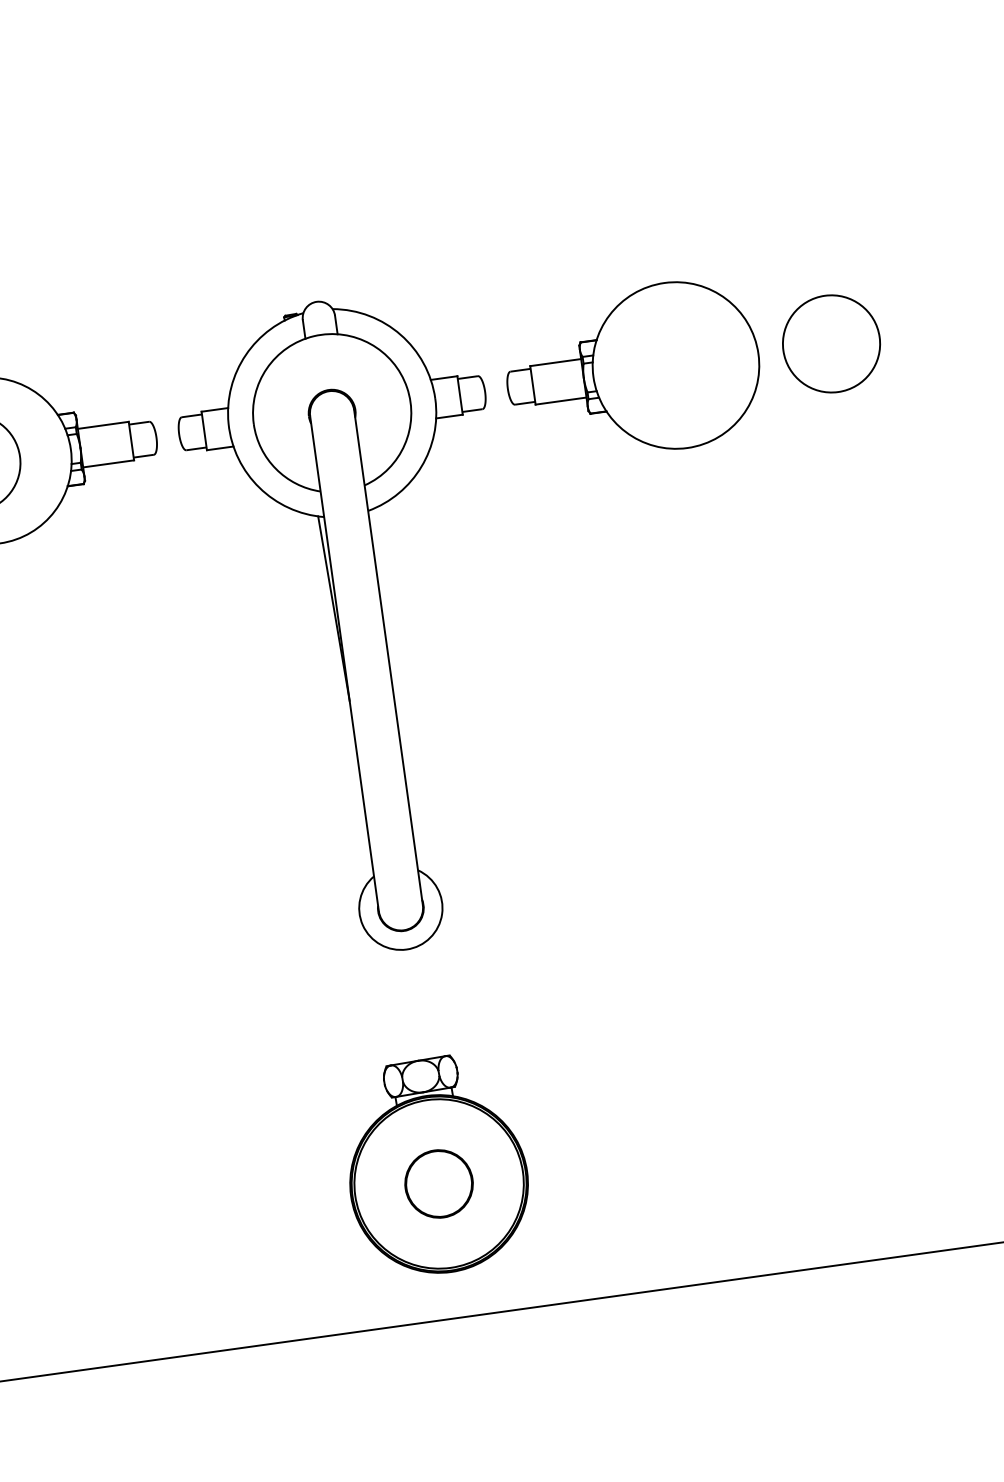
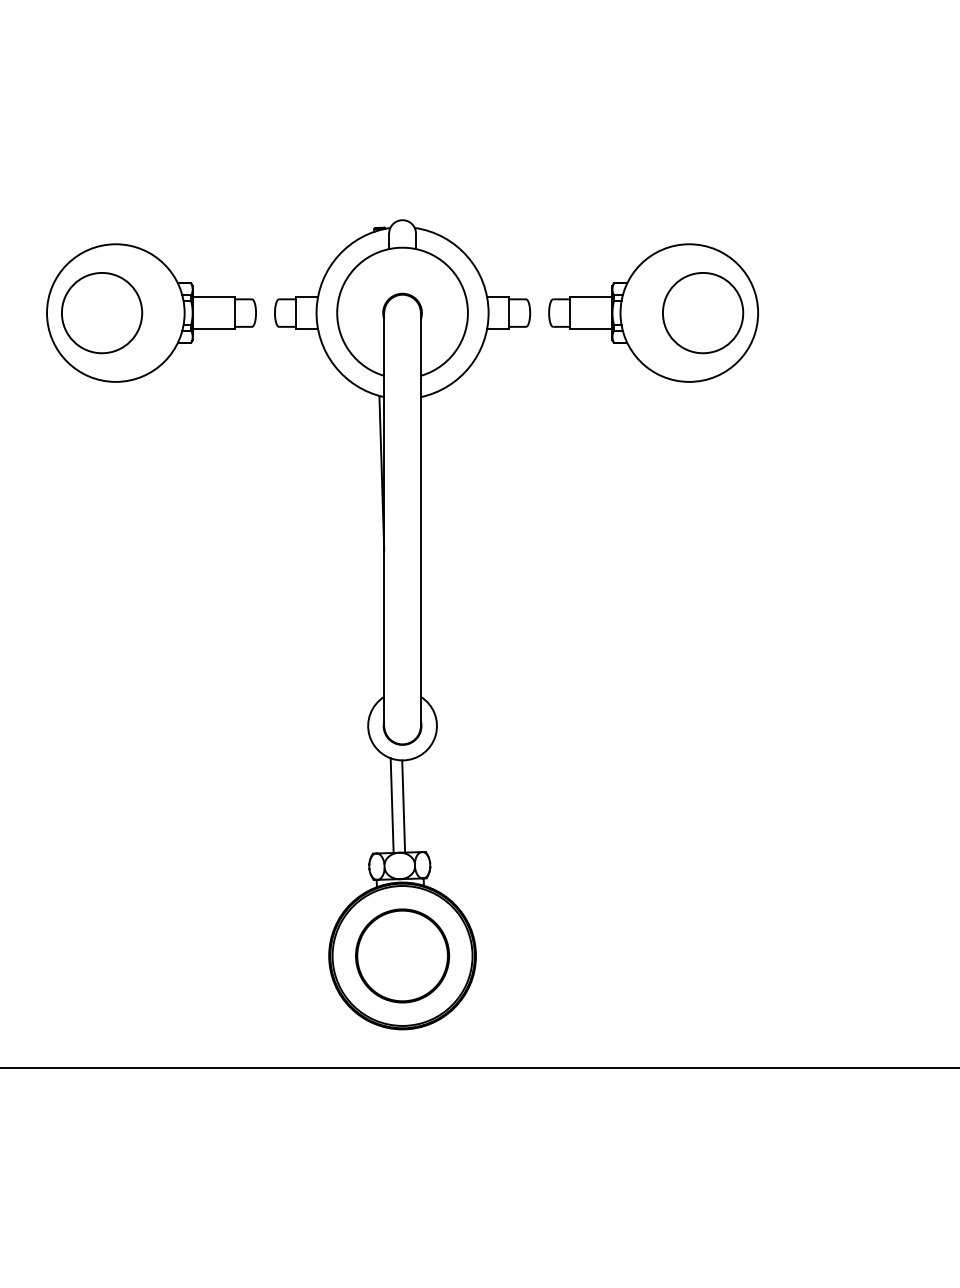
circle: (832, 344) -> (703, 313), moved
line: (415, 1004) -> (403, 806), added
line: (400, 1005) -> (391, 805), added
circle: (438, 1183) -> (402, 955), size x1.67

